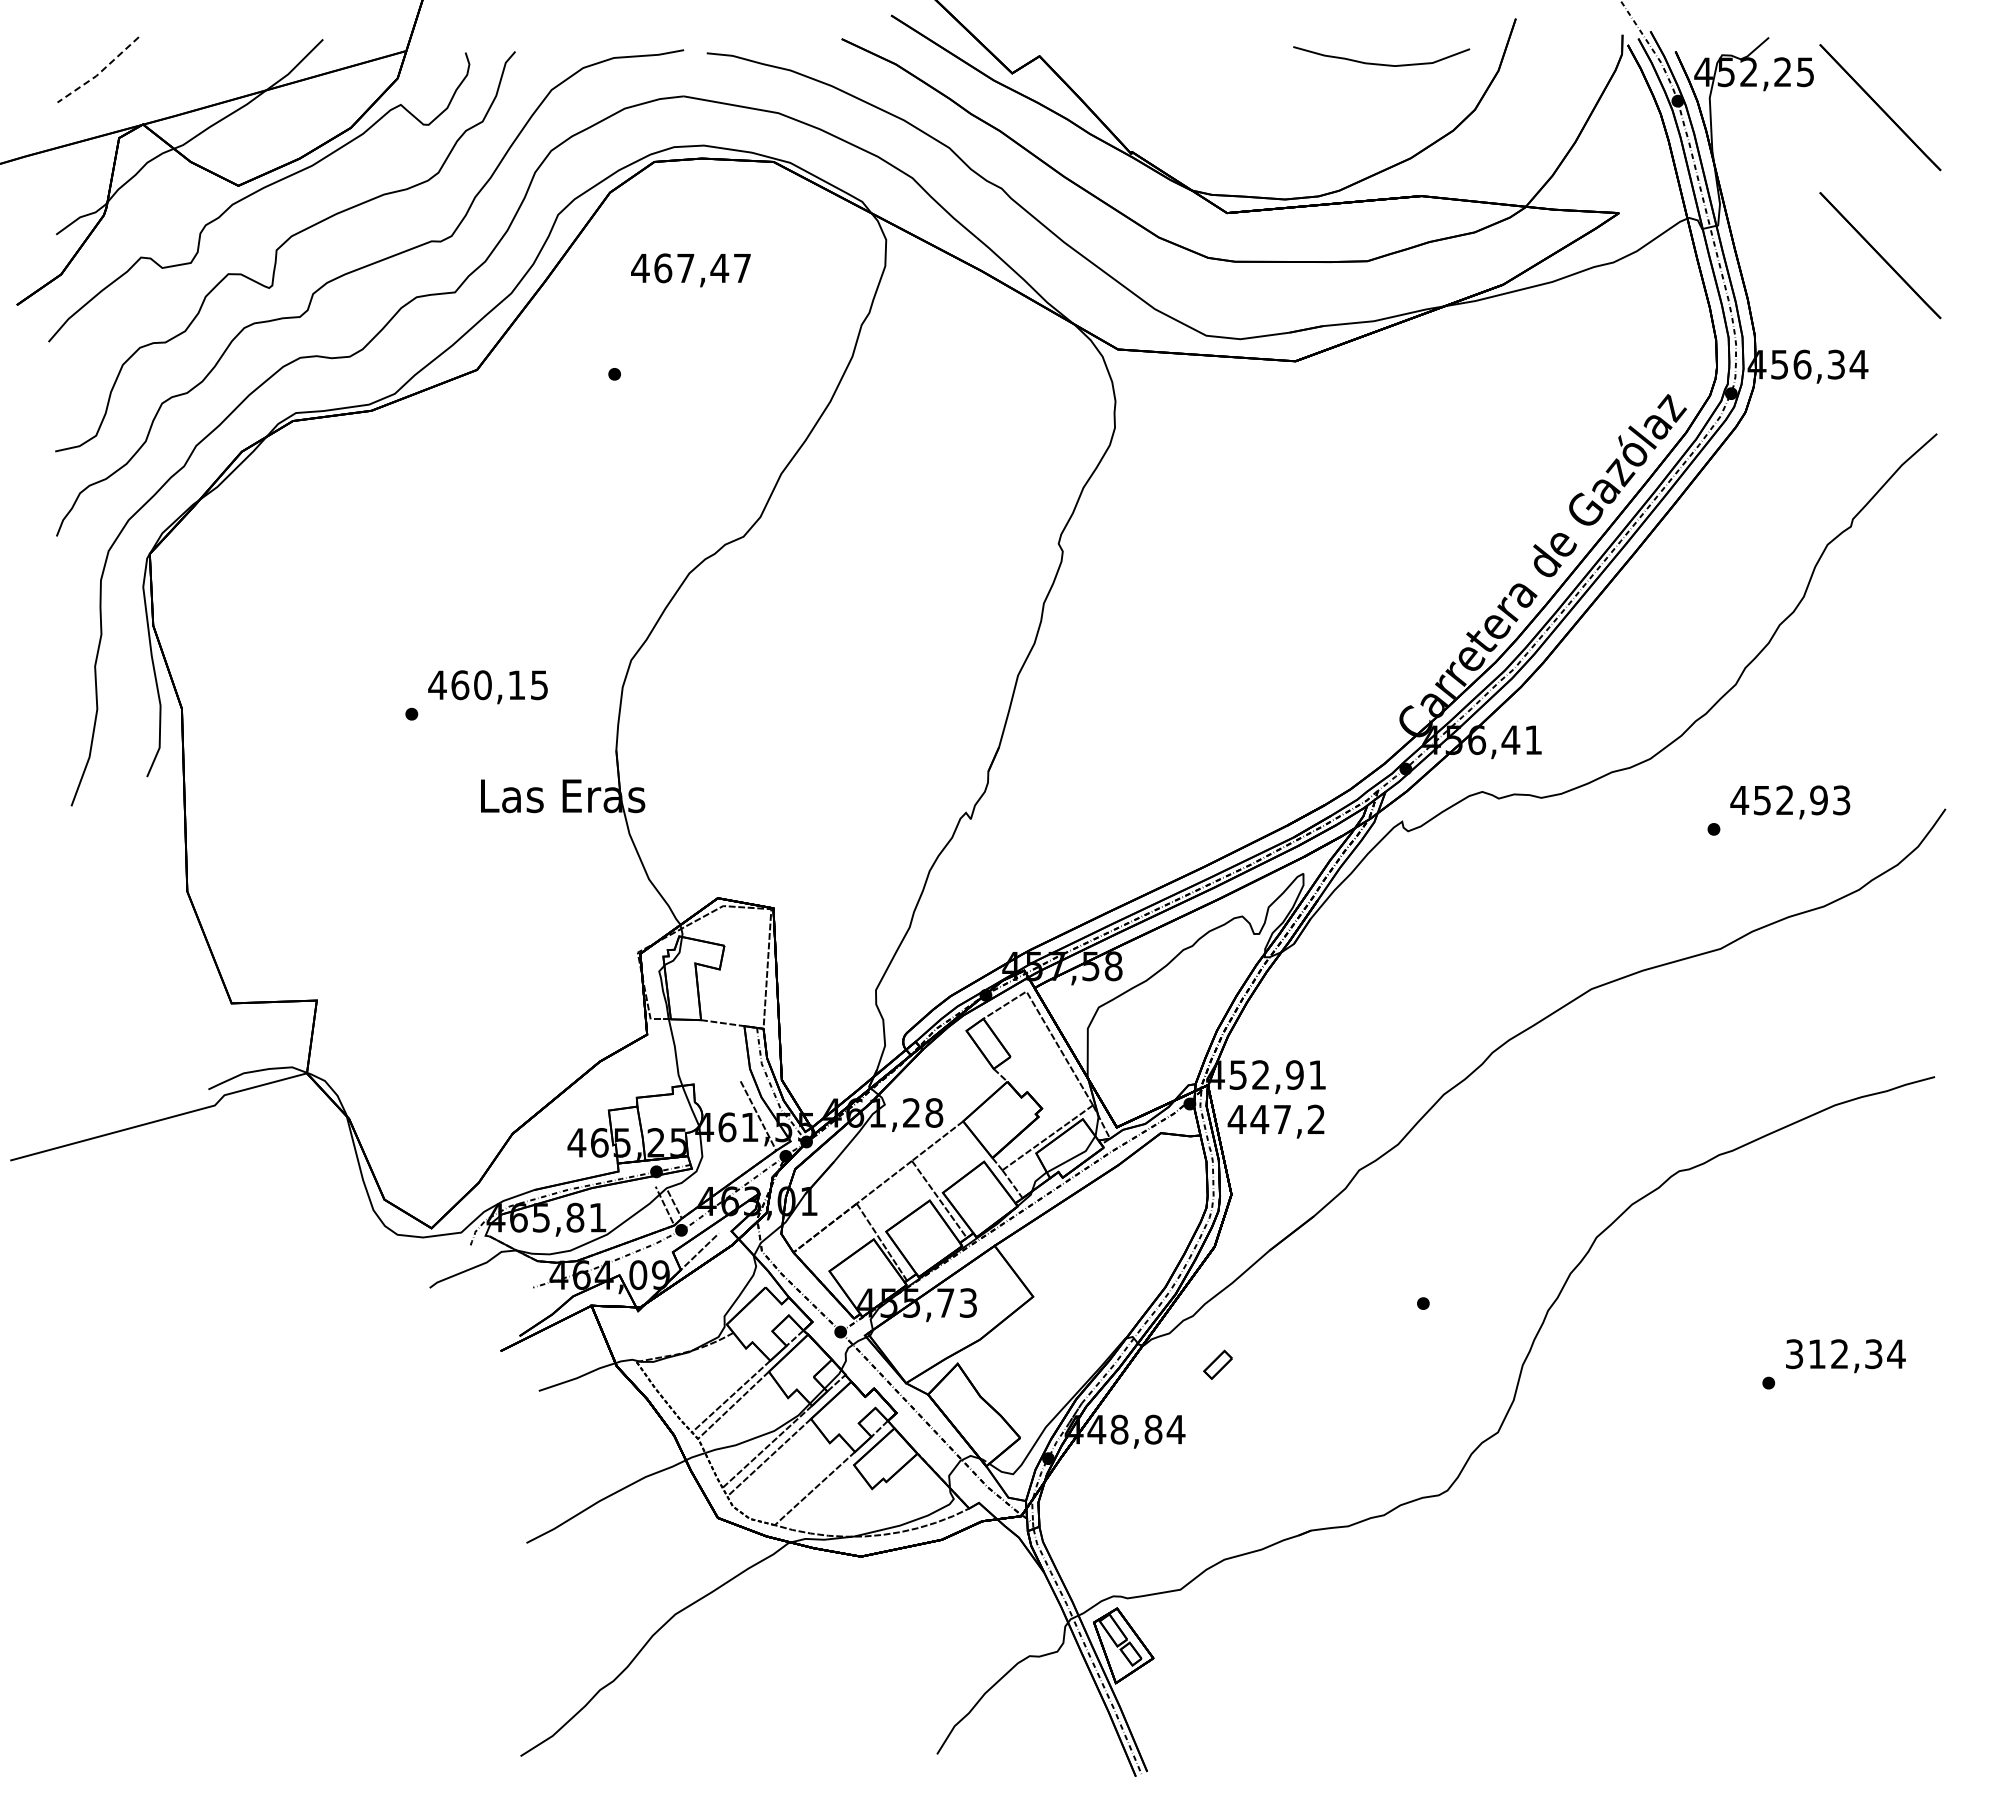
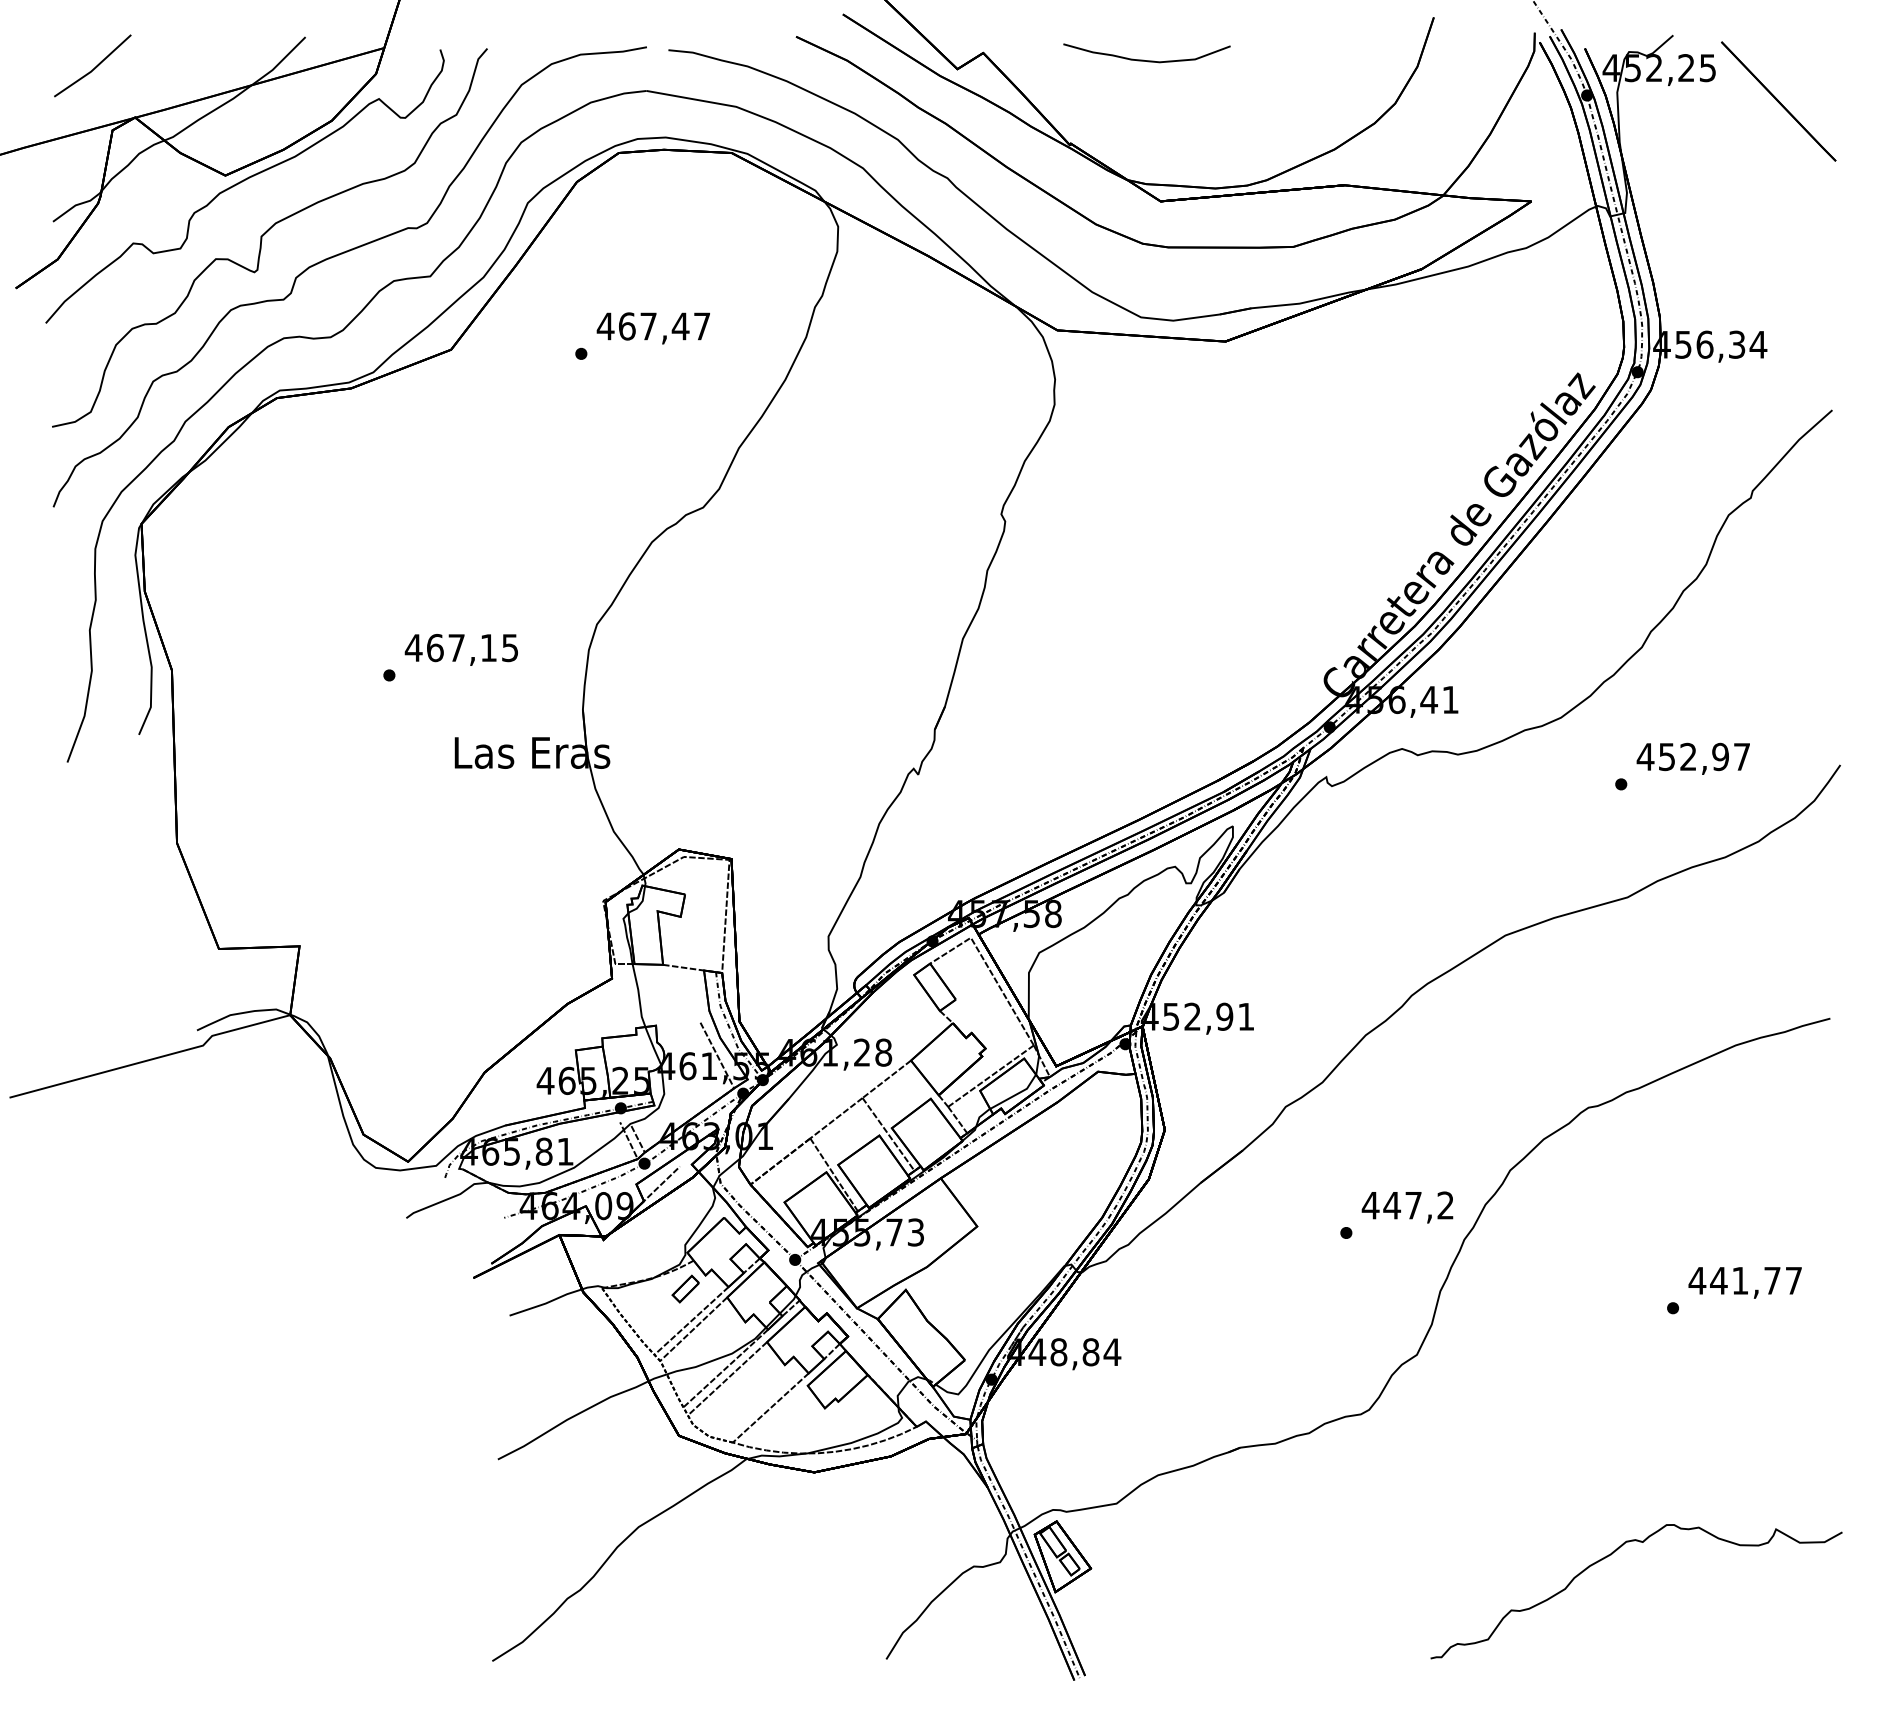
curve: (1381, 63) -> (1146, 59), moved
line: (99, 73) -> (93, 69), dashed -> solid
line: (1880, 255) -> (1778, 241), removed
text: (690, 270) -> (653, 328), moved
text: (482, 685) -> (456, 648), 460,15 -> 467,15
text: (1841, 800) -> (1741, 757), 452,93 -> 452,97
text: (1275, 1121) -> (1407, 1207), moved
text: (1845, 1354) -> (1745, 1281), 312,34 -> 441,77
part: (1217, 1364) -> (685, 1288), moved
curve: (1703, 1644) -> (1611, 1555), added

